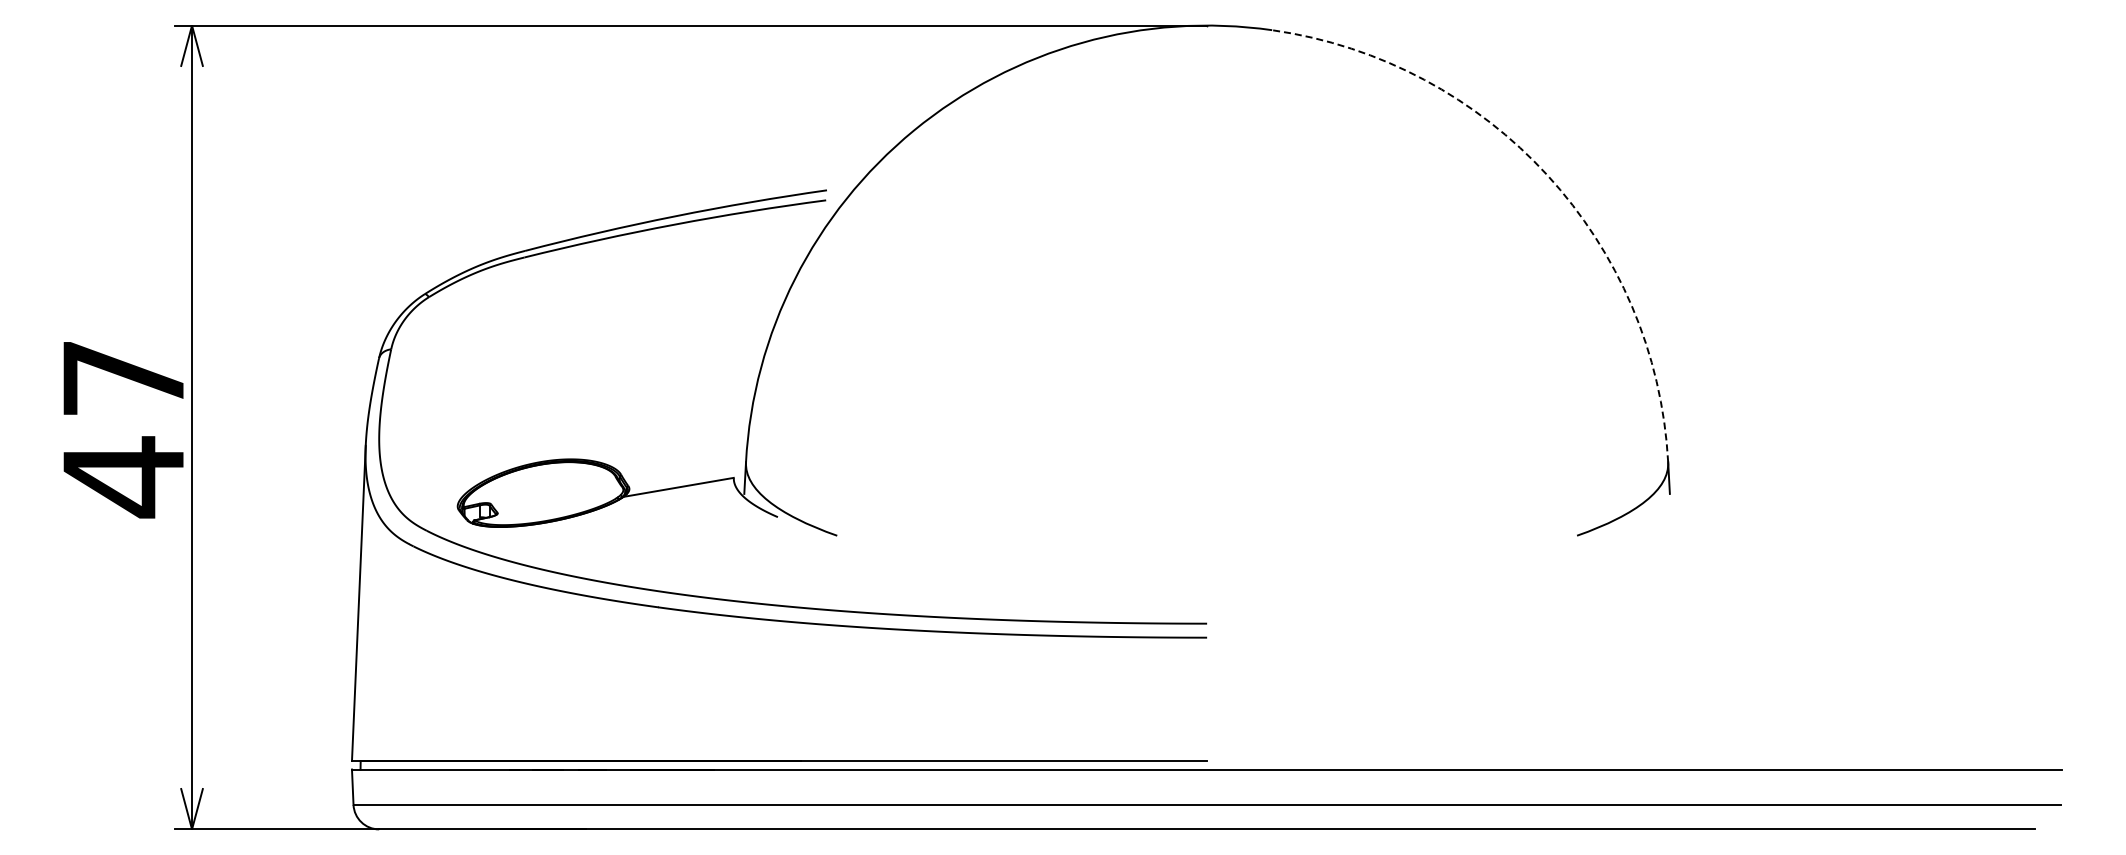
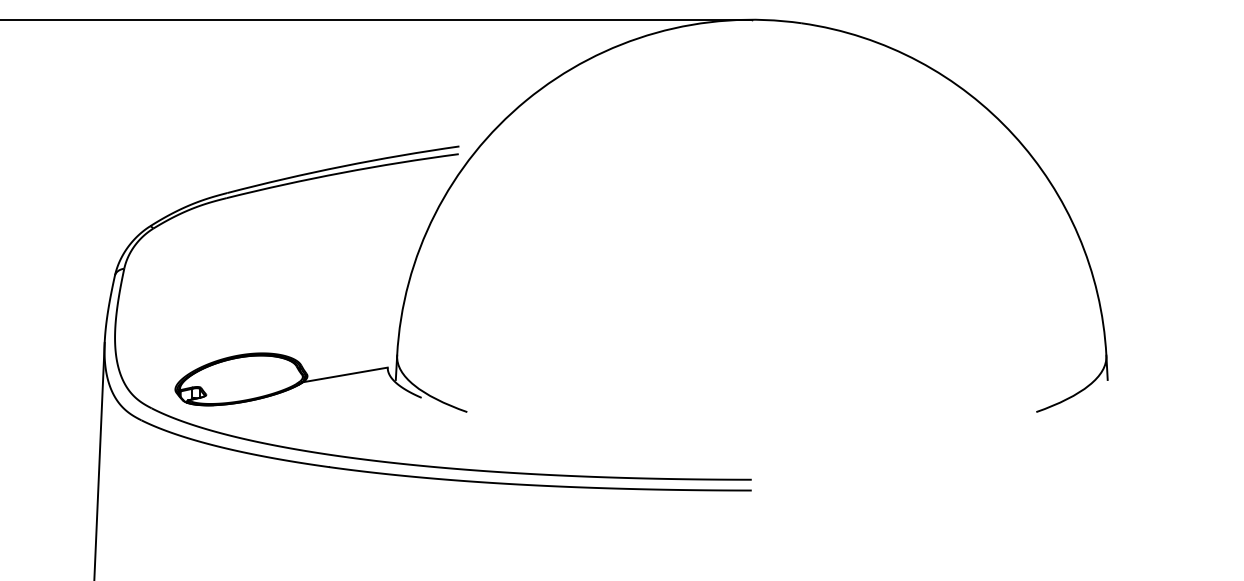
arc: (1547, 175) -> (1013, 135), dashed -> solid

